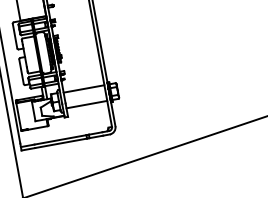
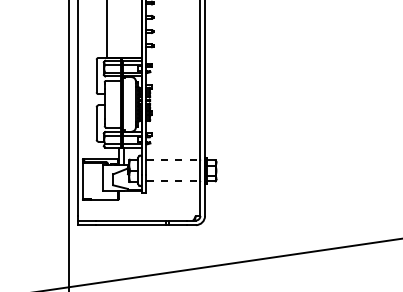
line: (84, 88) -> (173, 160), solid -> dashed
line: (87, 104) -> (173, 181), solid -> dashed

